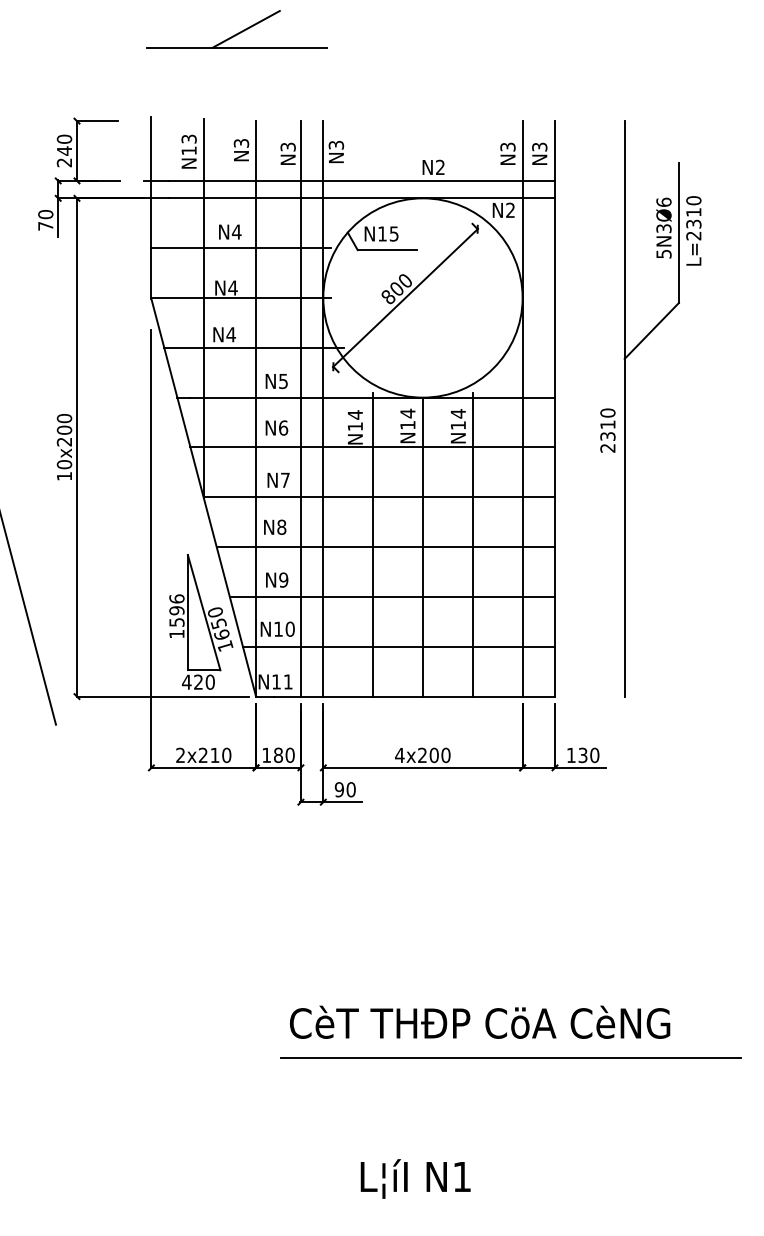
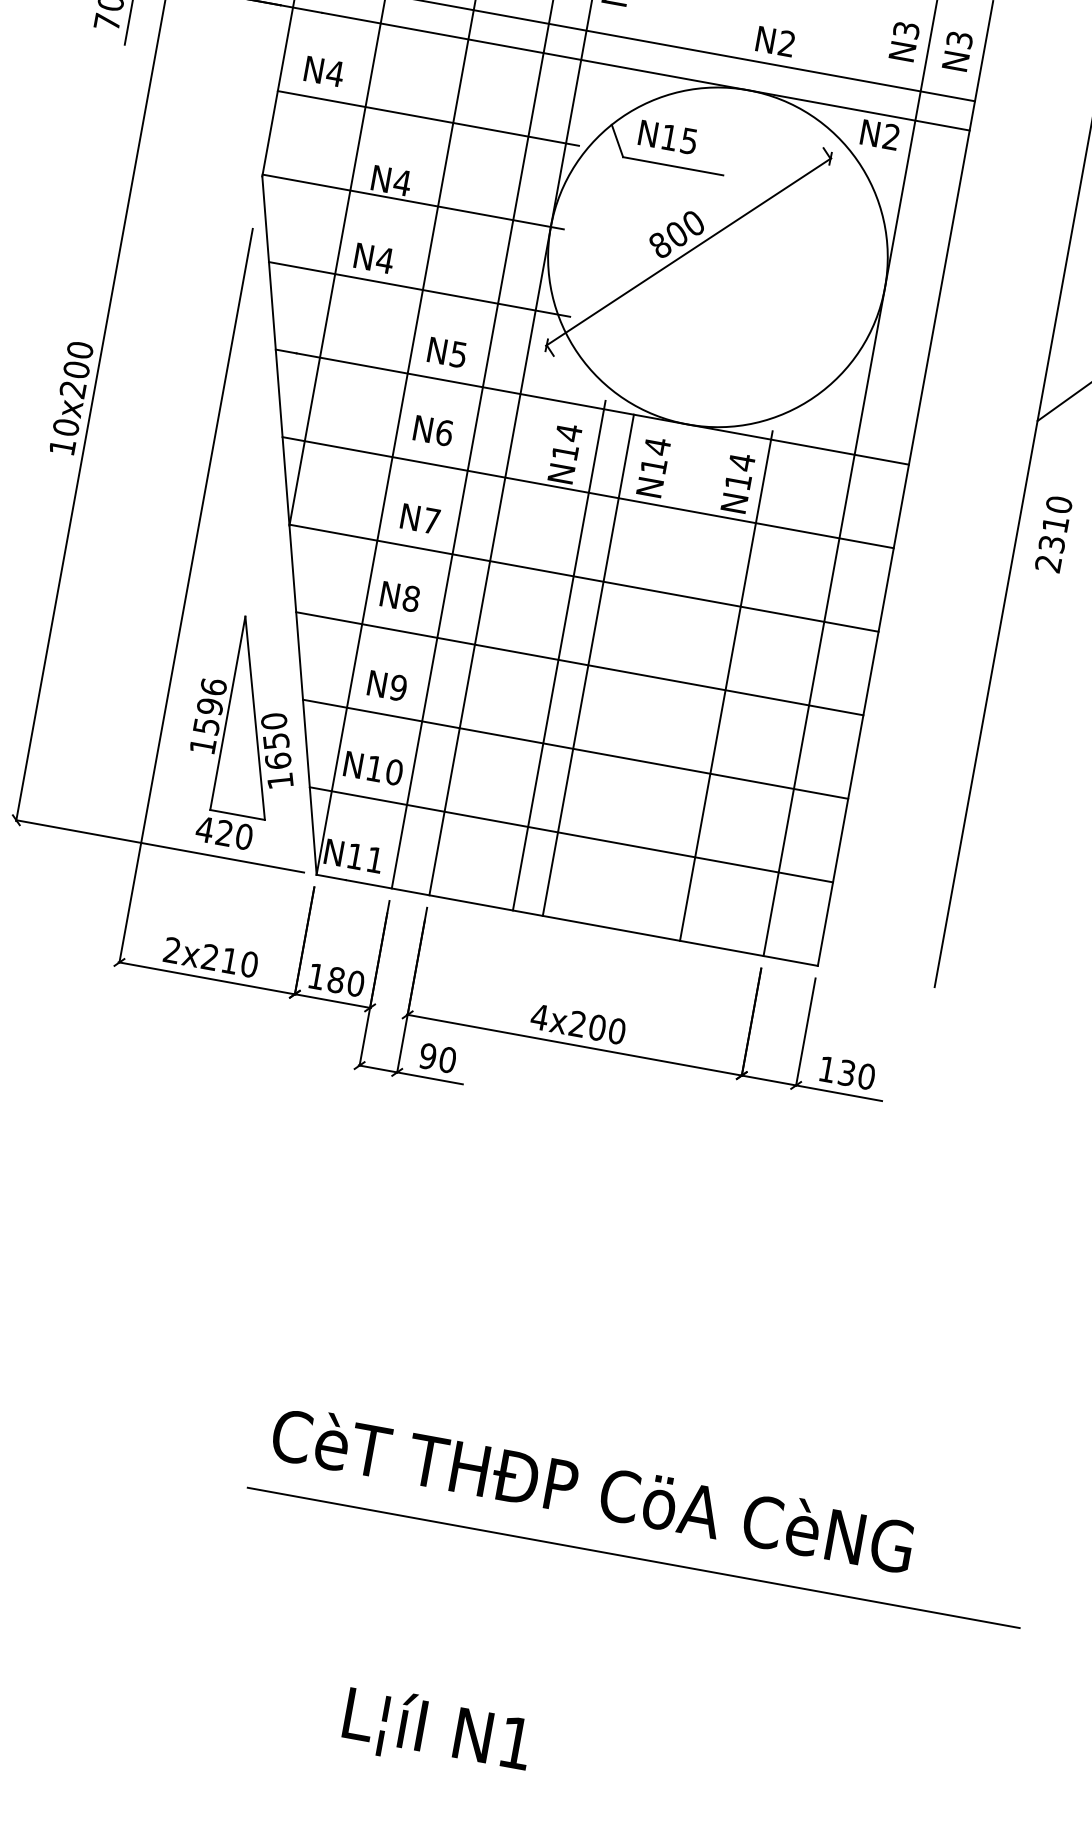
text: (230, 231) -> (324, 70), moved
text: (607, 430) -> (1053, 533), moved
line: (422, 546) -> (587, 664), moved

